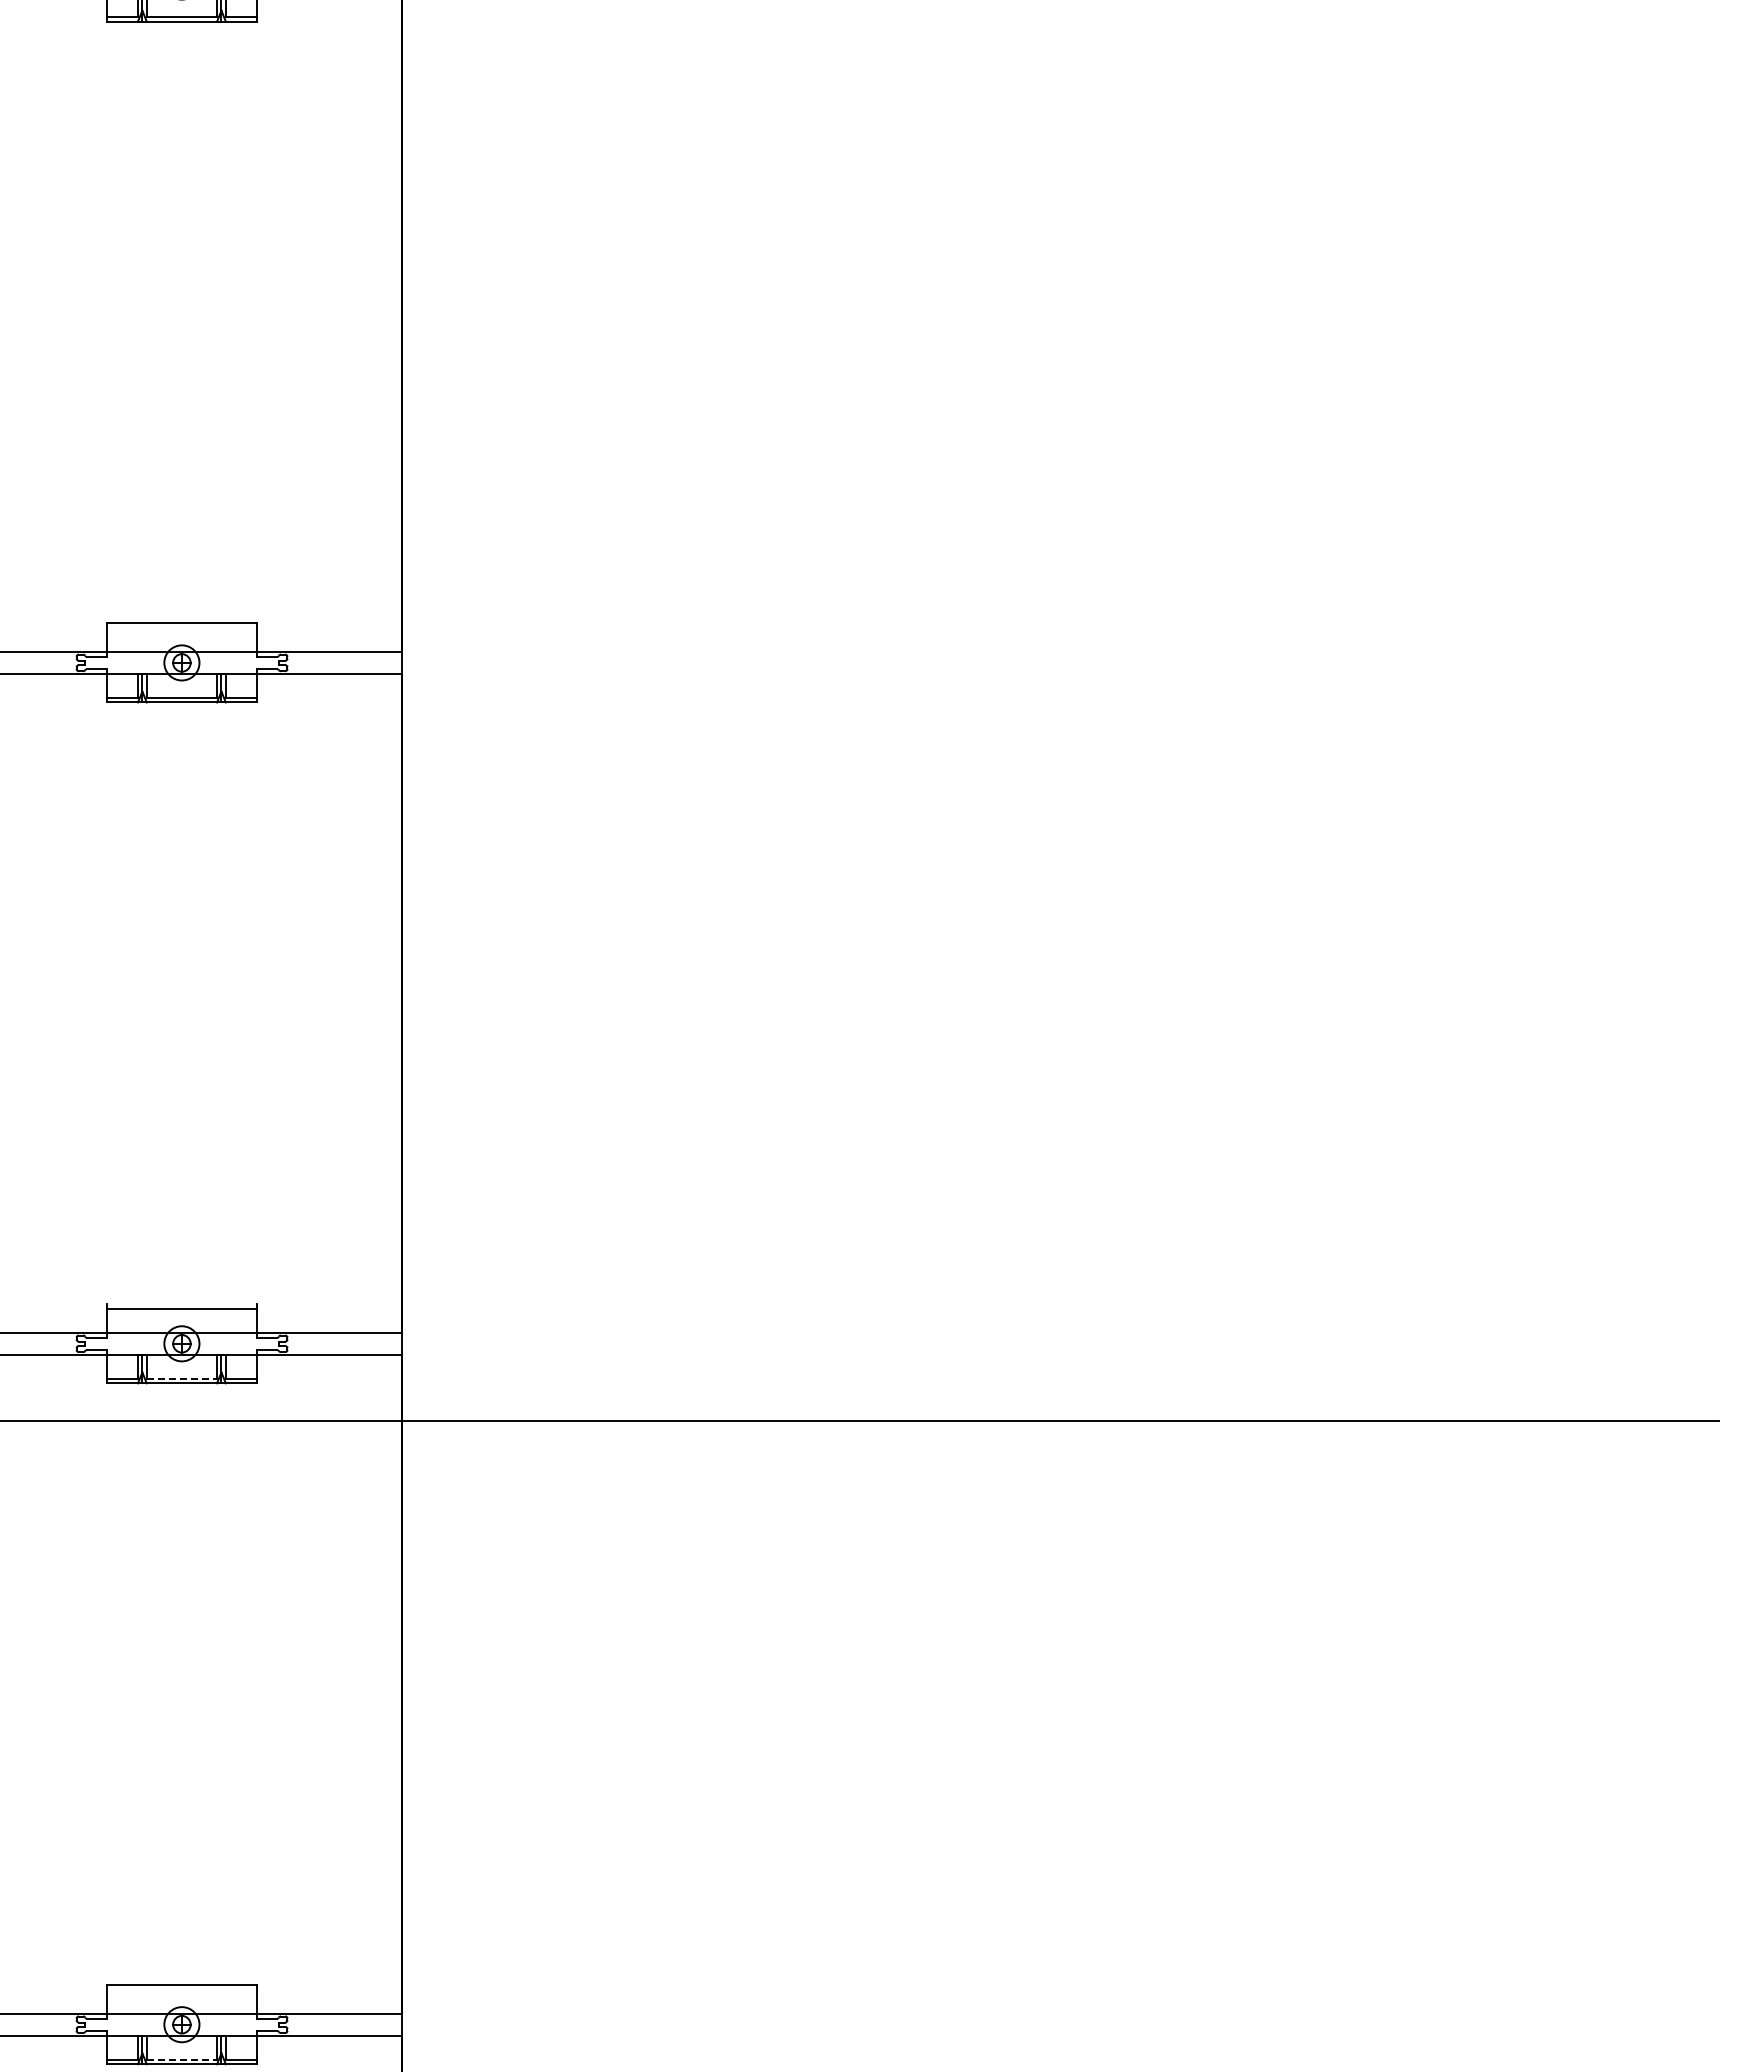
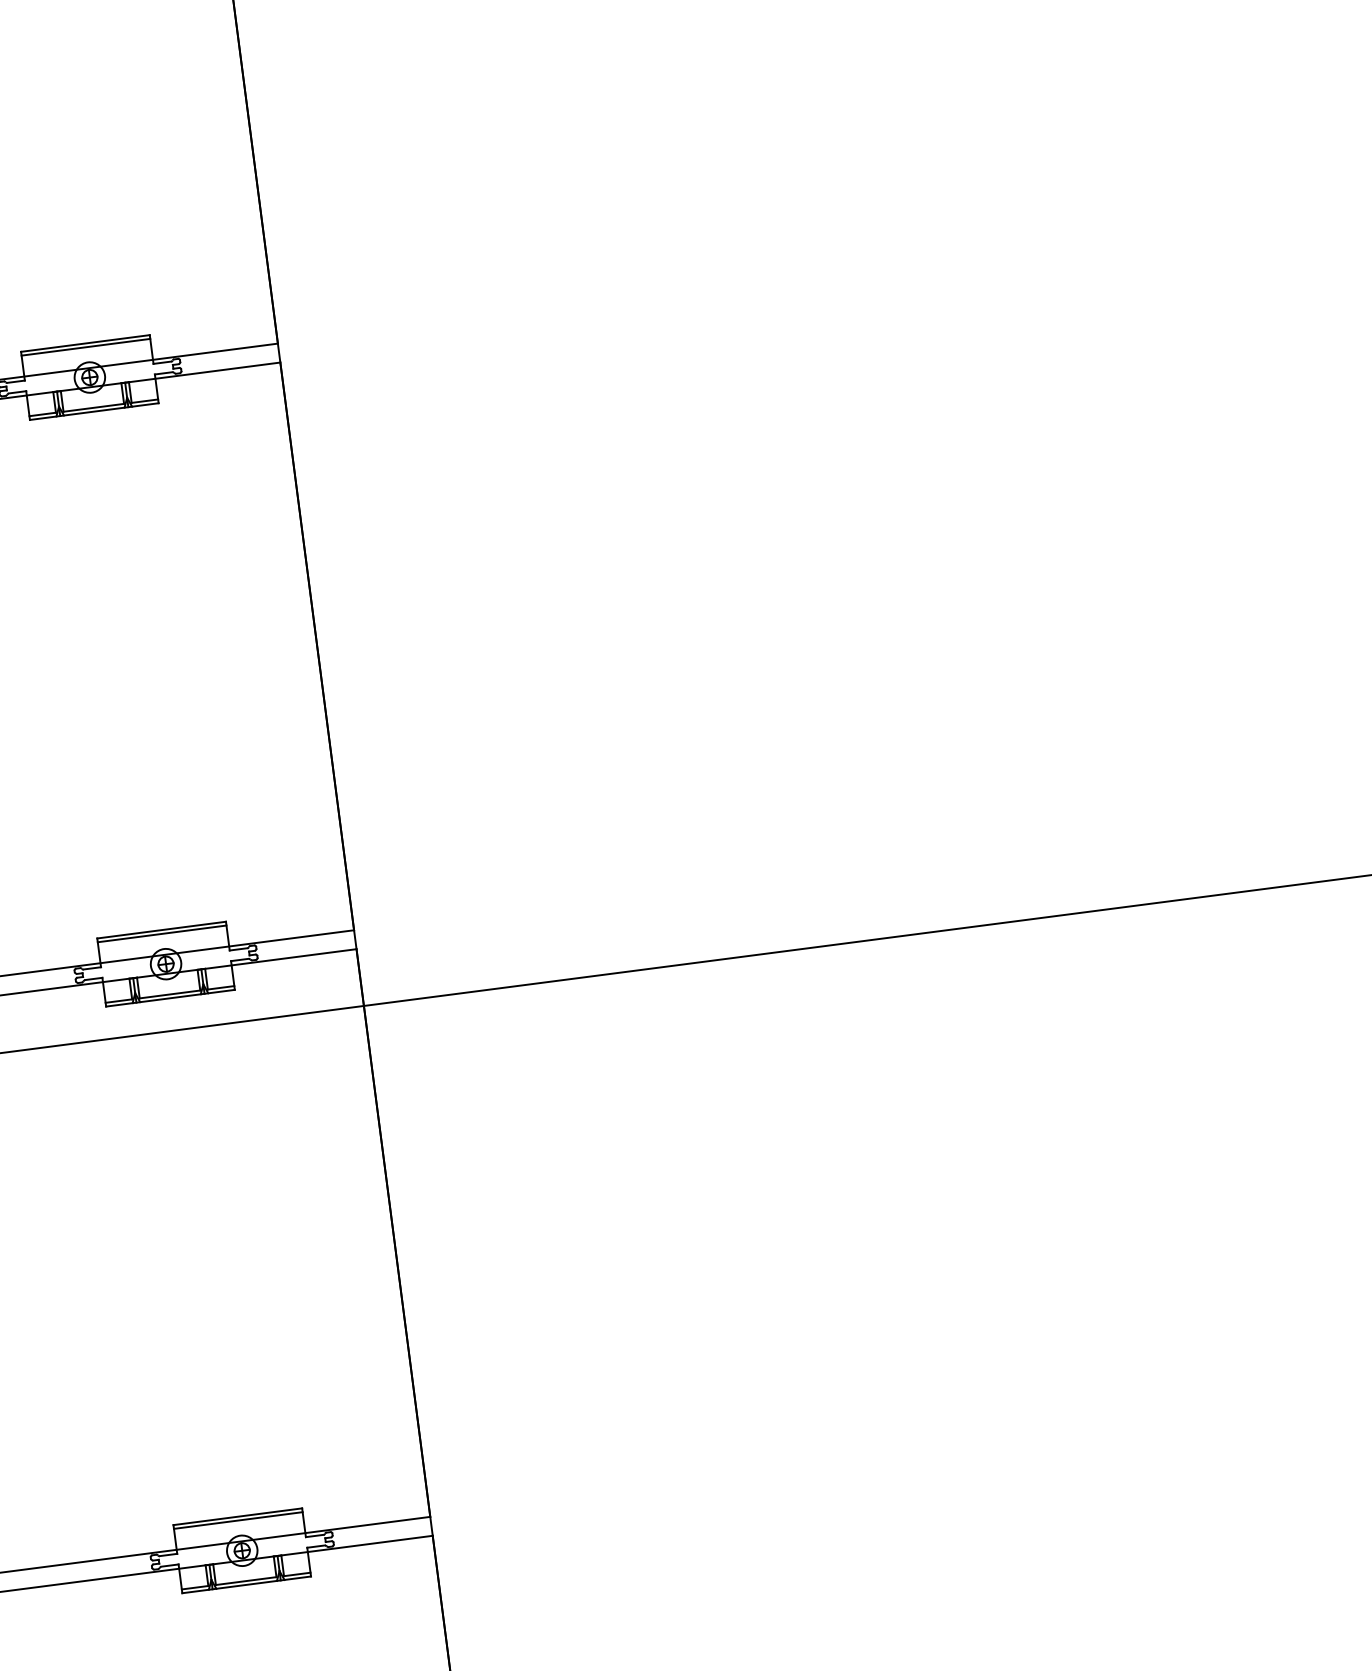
line: (181, 627) -> (85, 347), added
line: (181, 1304) -> (161, 930), added
line: (182, 1378) -> (170, 993), dashed -> solid
line: (181, 1989) -> (237, 1520), added
line: (182, 2059) -> (246, 1580), dashed -> solid

